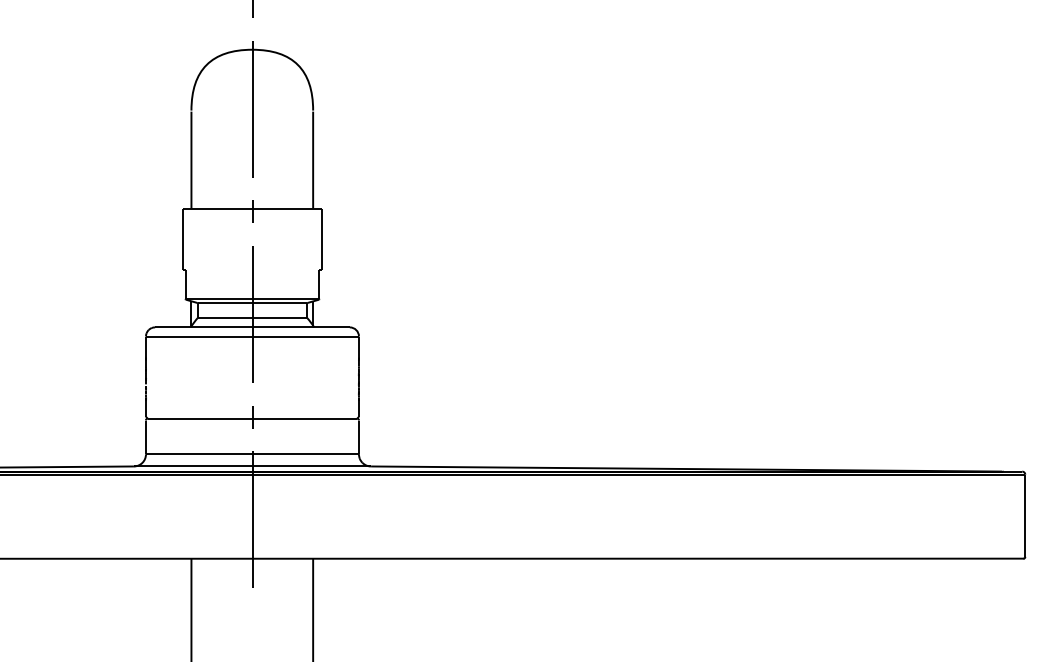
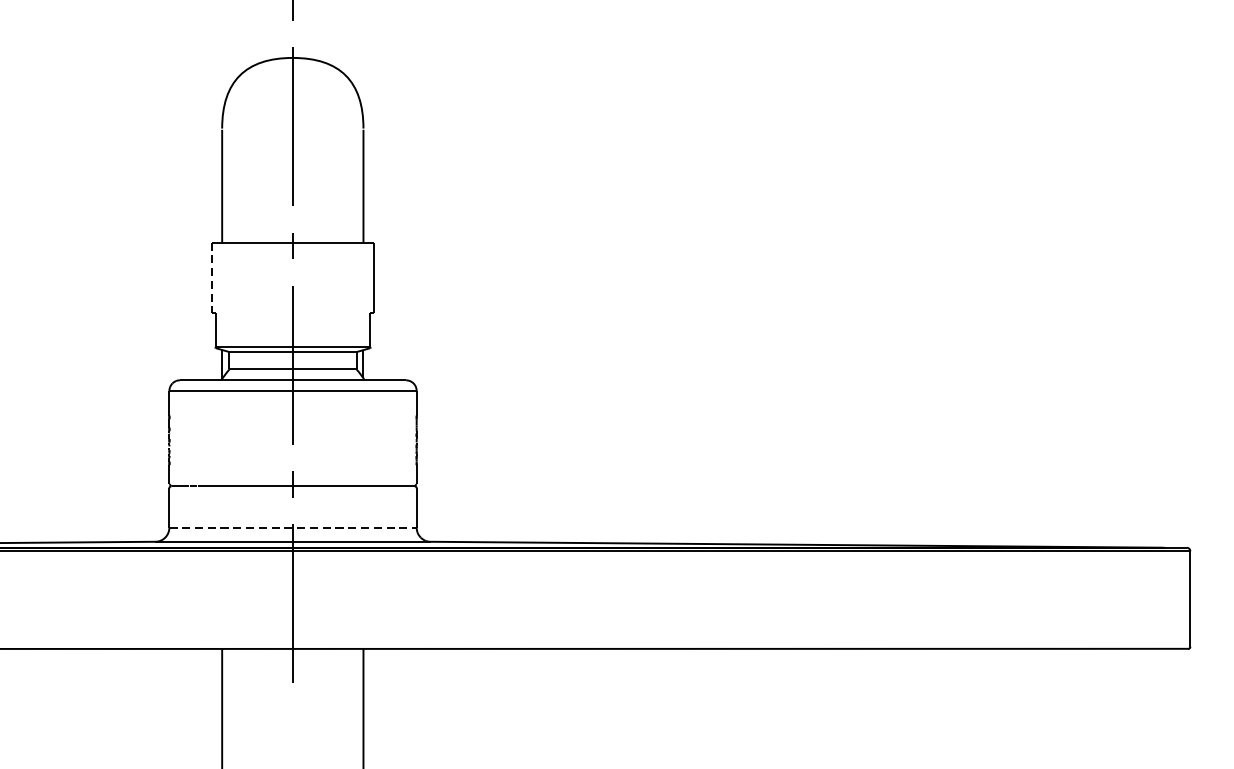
line: (182, 239) -> (211, 278), solid -> dashed
line: (252, 454) -> (293, 527), solid -> dashed

